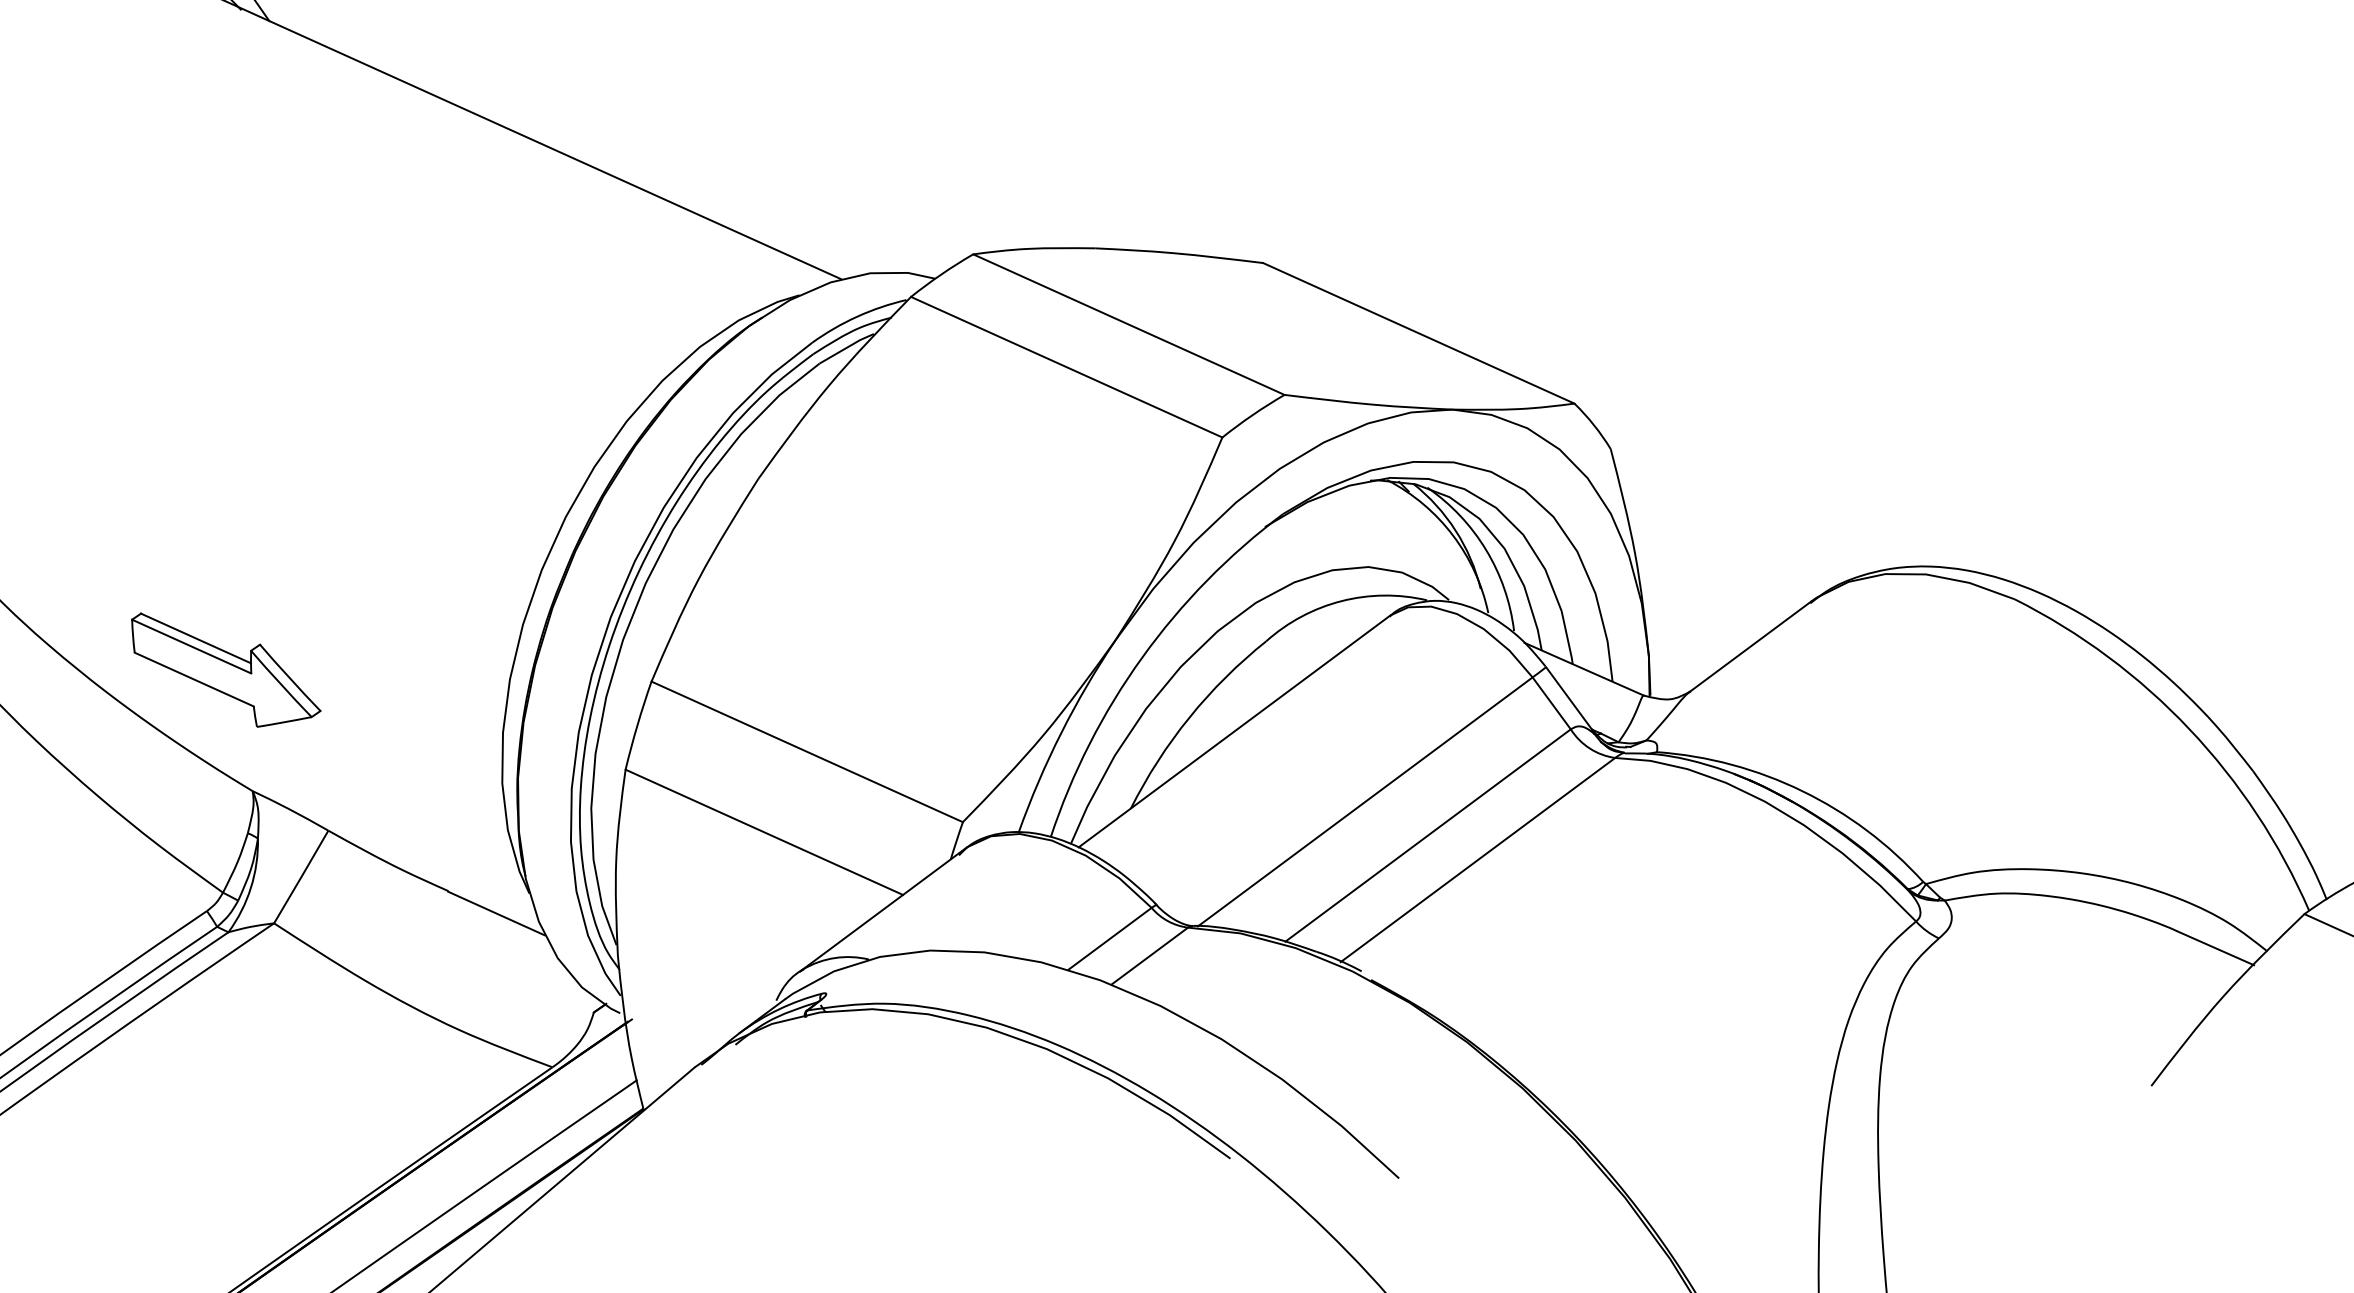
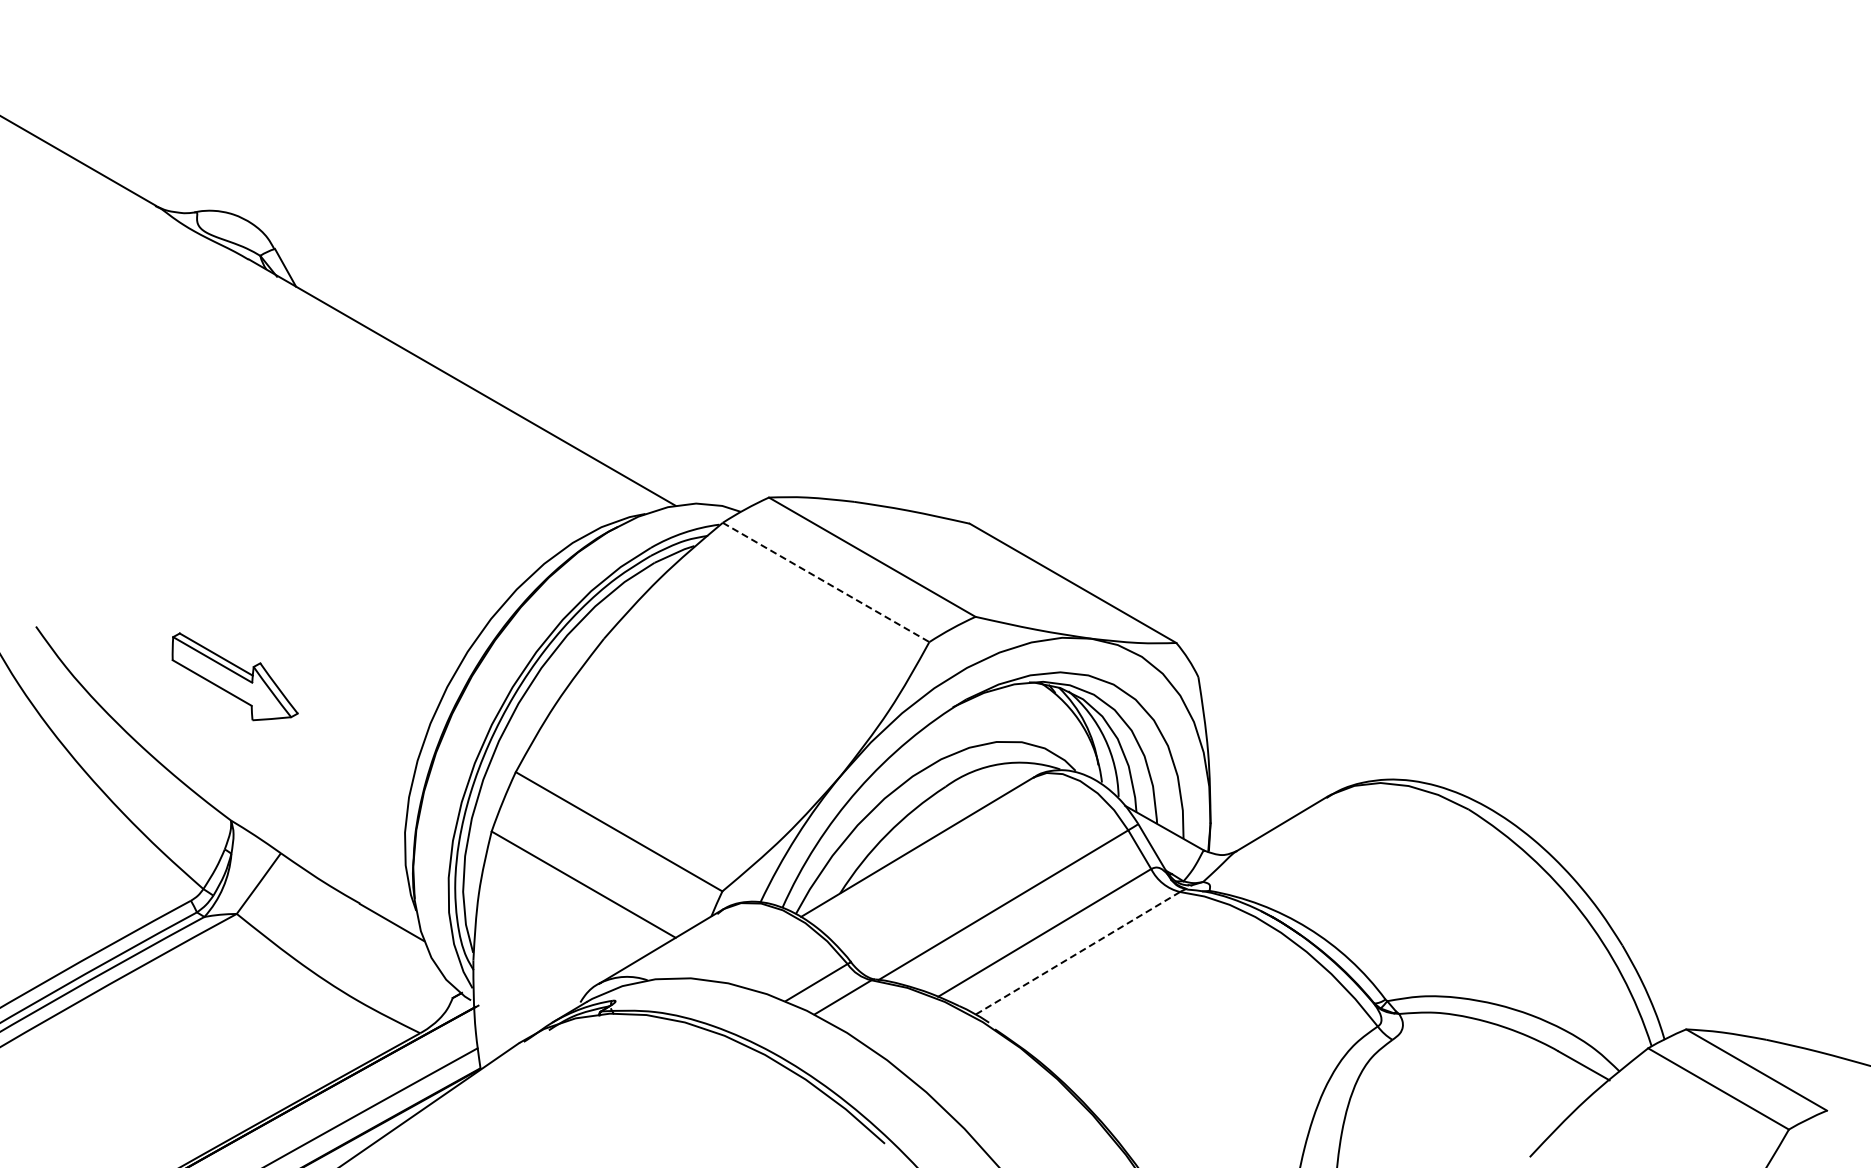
line: (1067, 367) -> (826, 582), solid -> dashed
part: (225, 667) -> (234, 676), moved
line: (1477, 860) -> (1077, 953), solid -> dashed

